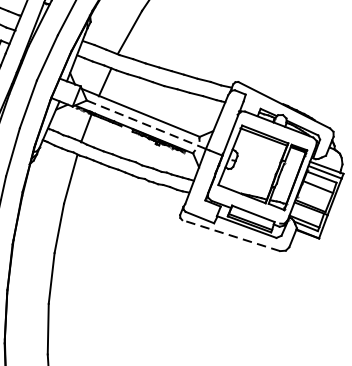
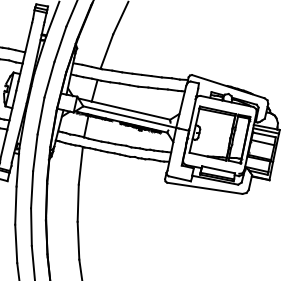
line: (145, 125) -> (129, 117), dashed -> solid
line: (230, 235) -> (204, 188), dashed -> solid

